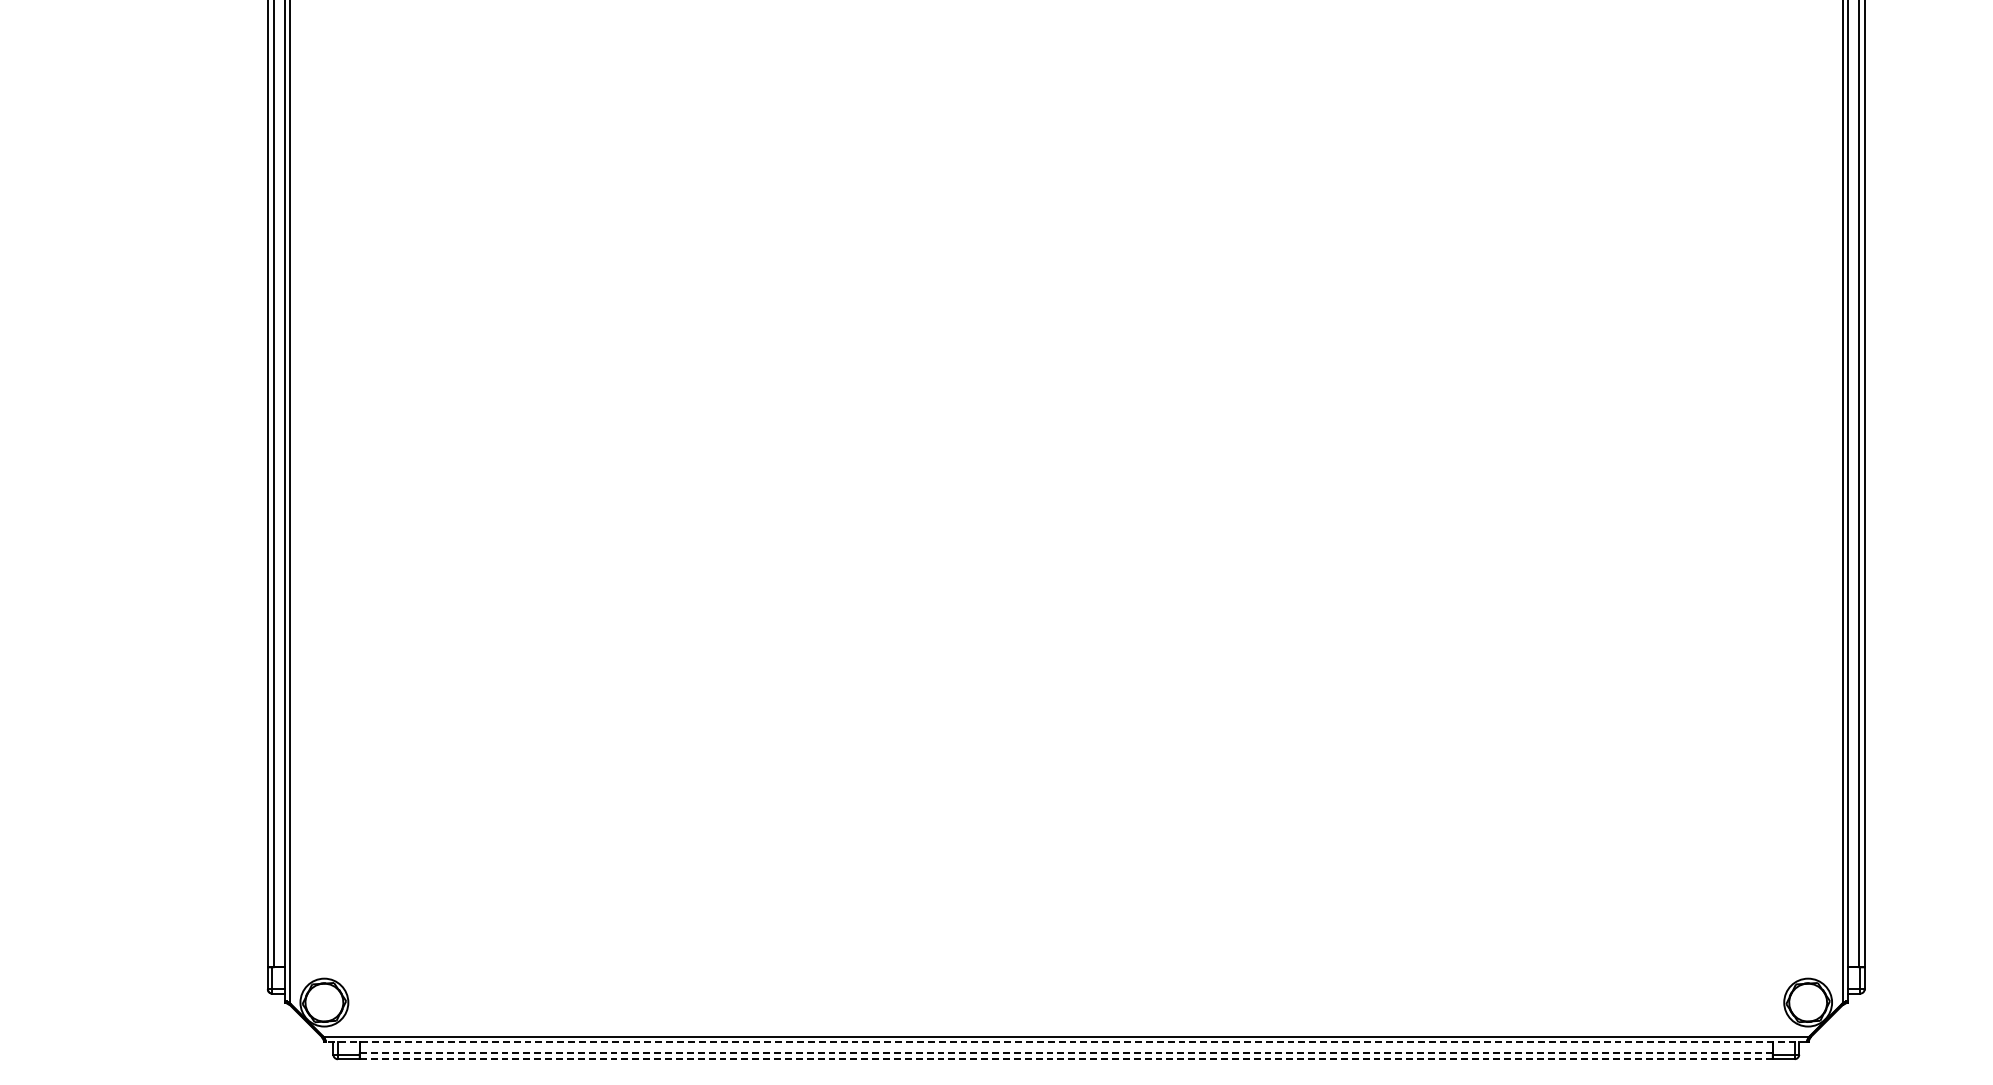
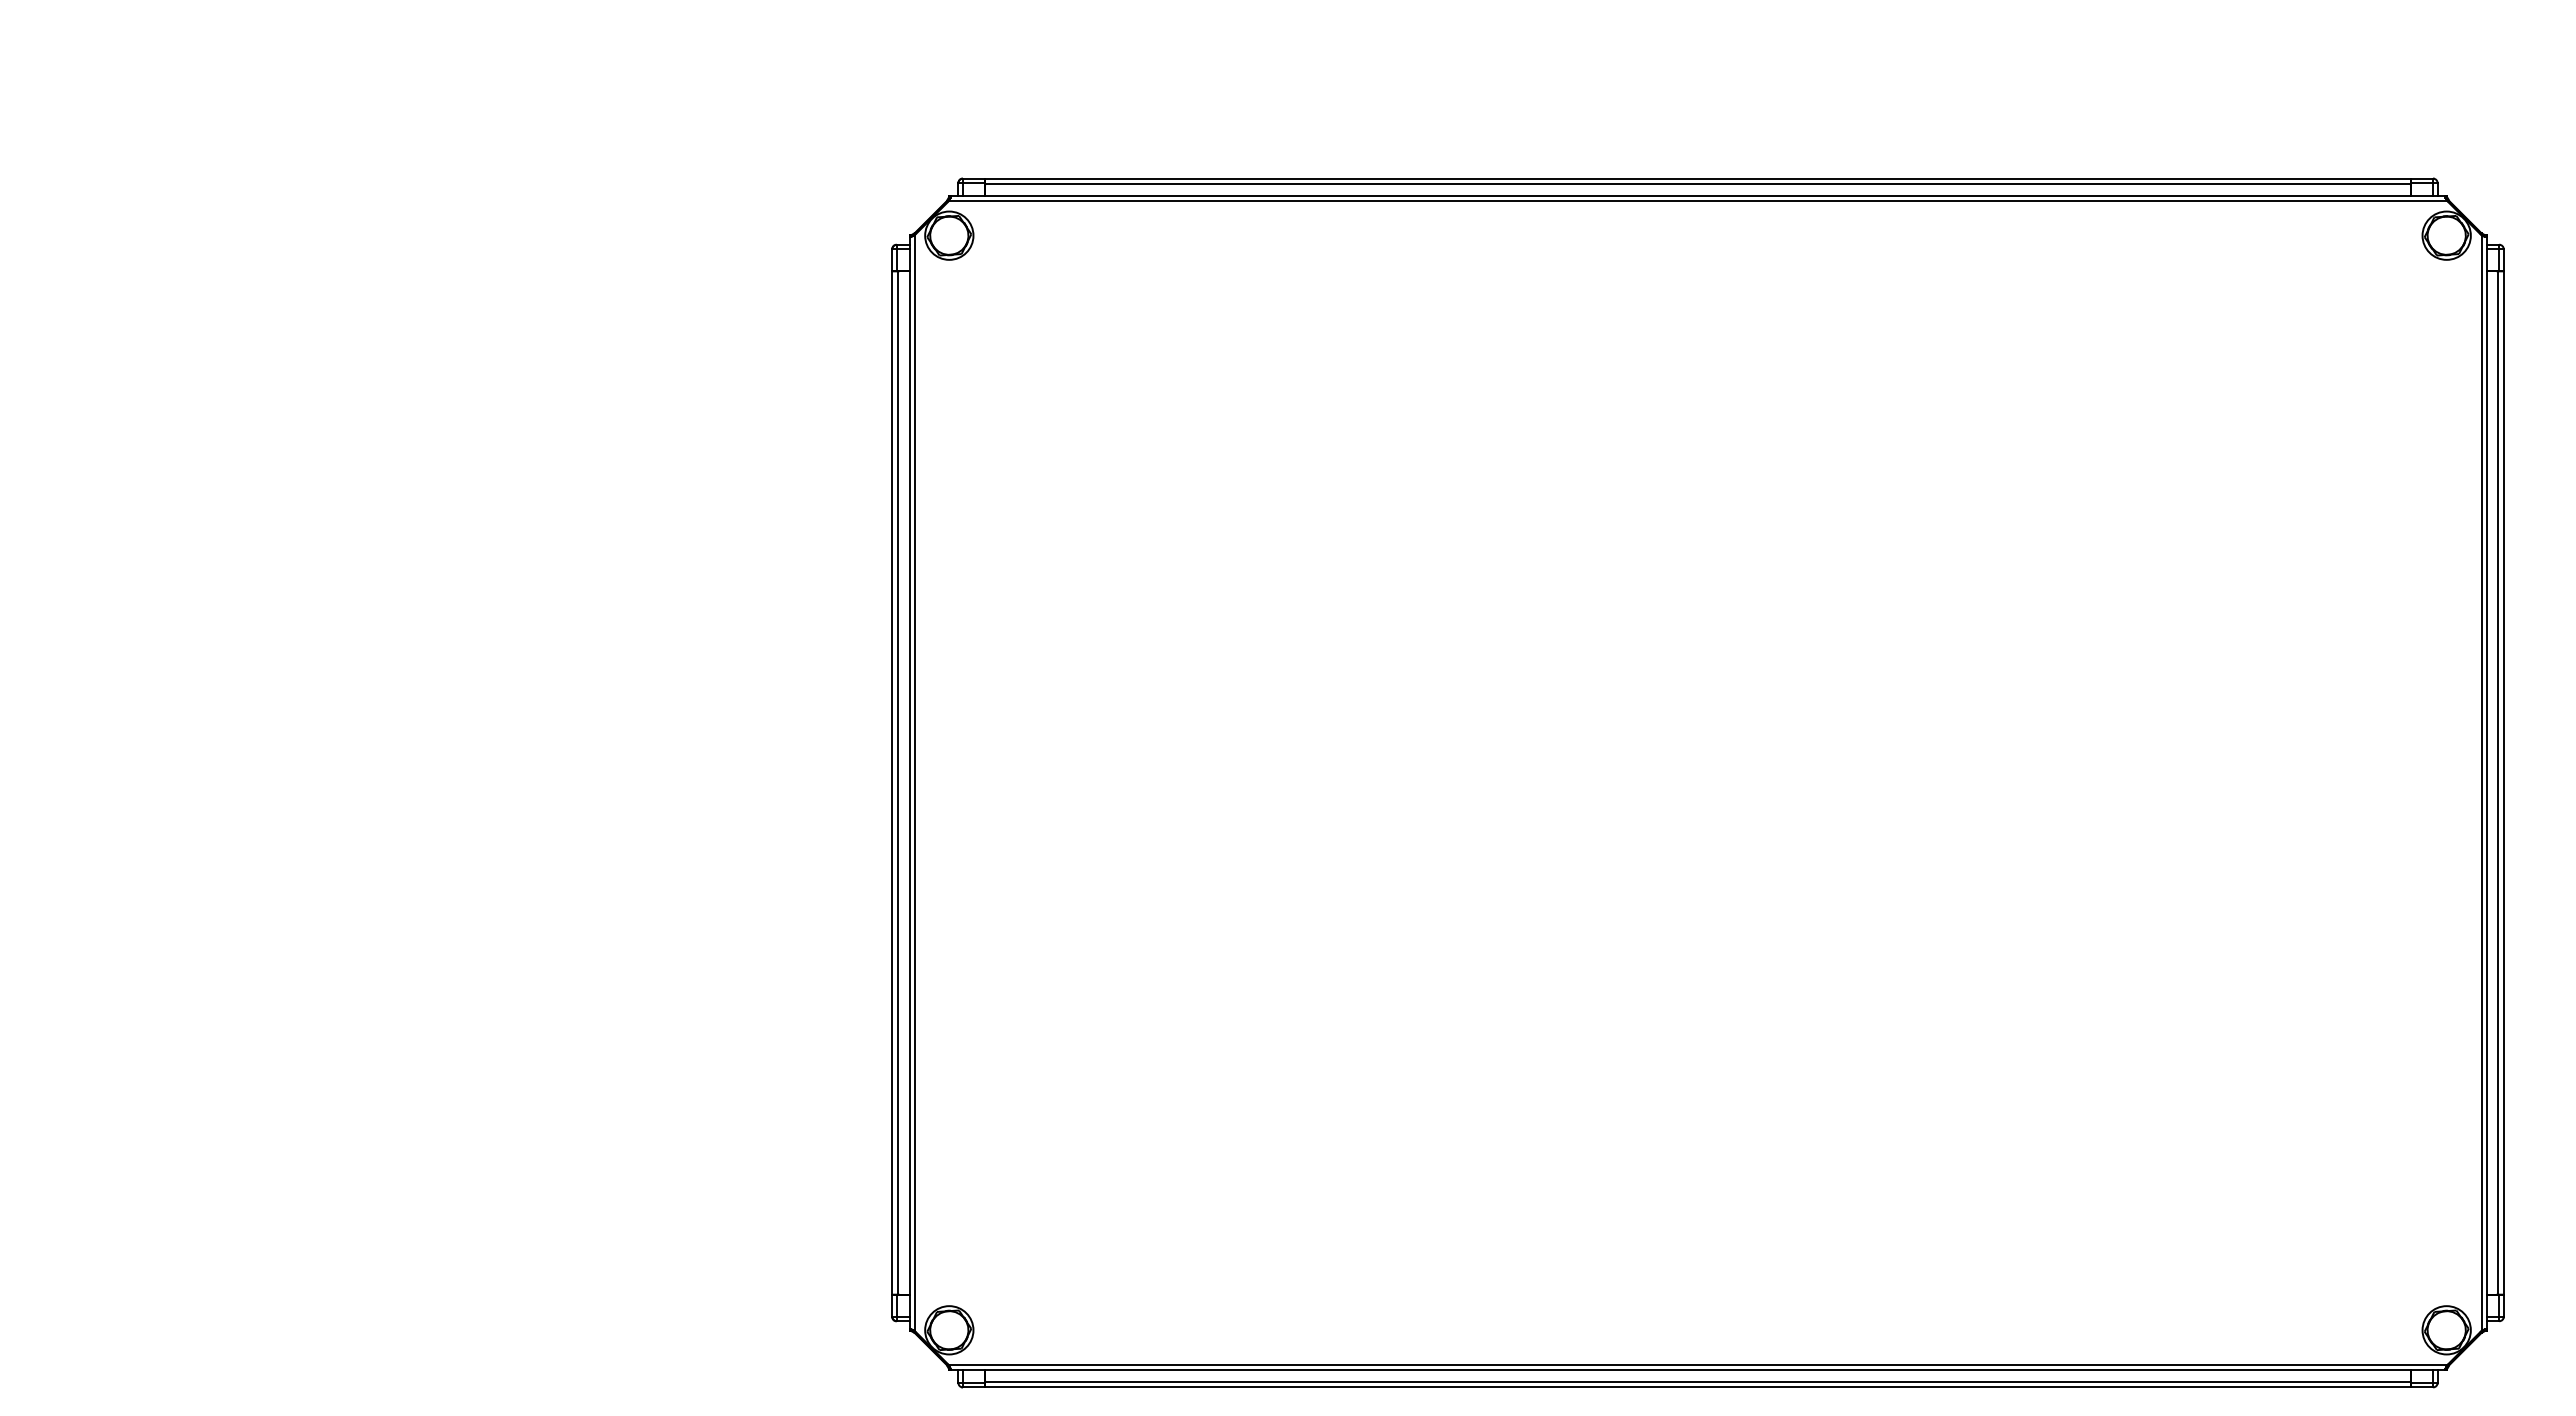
line: (1065, 1042) -> (1697, 1370), dashed -> solid
line: (1066, 1053) -> (1698, 1381), dashed -> solid
line: (1066, 1059) -> (1698, 1387), dashed -> solid

